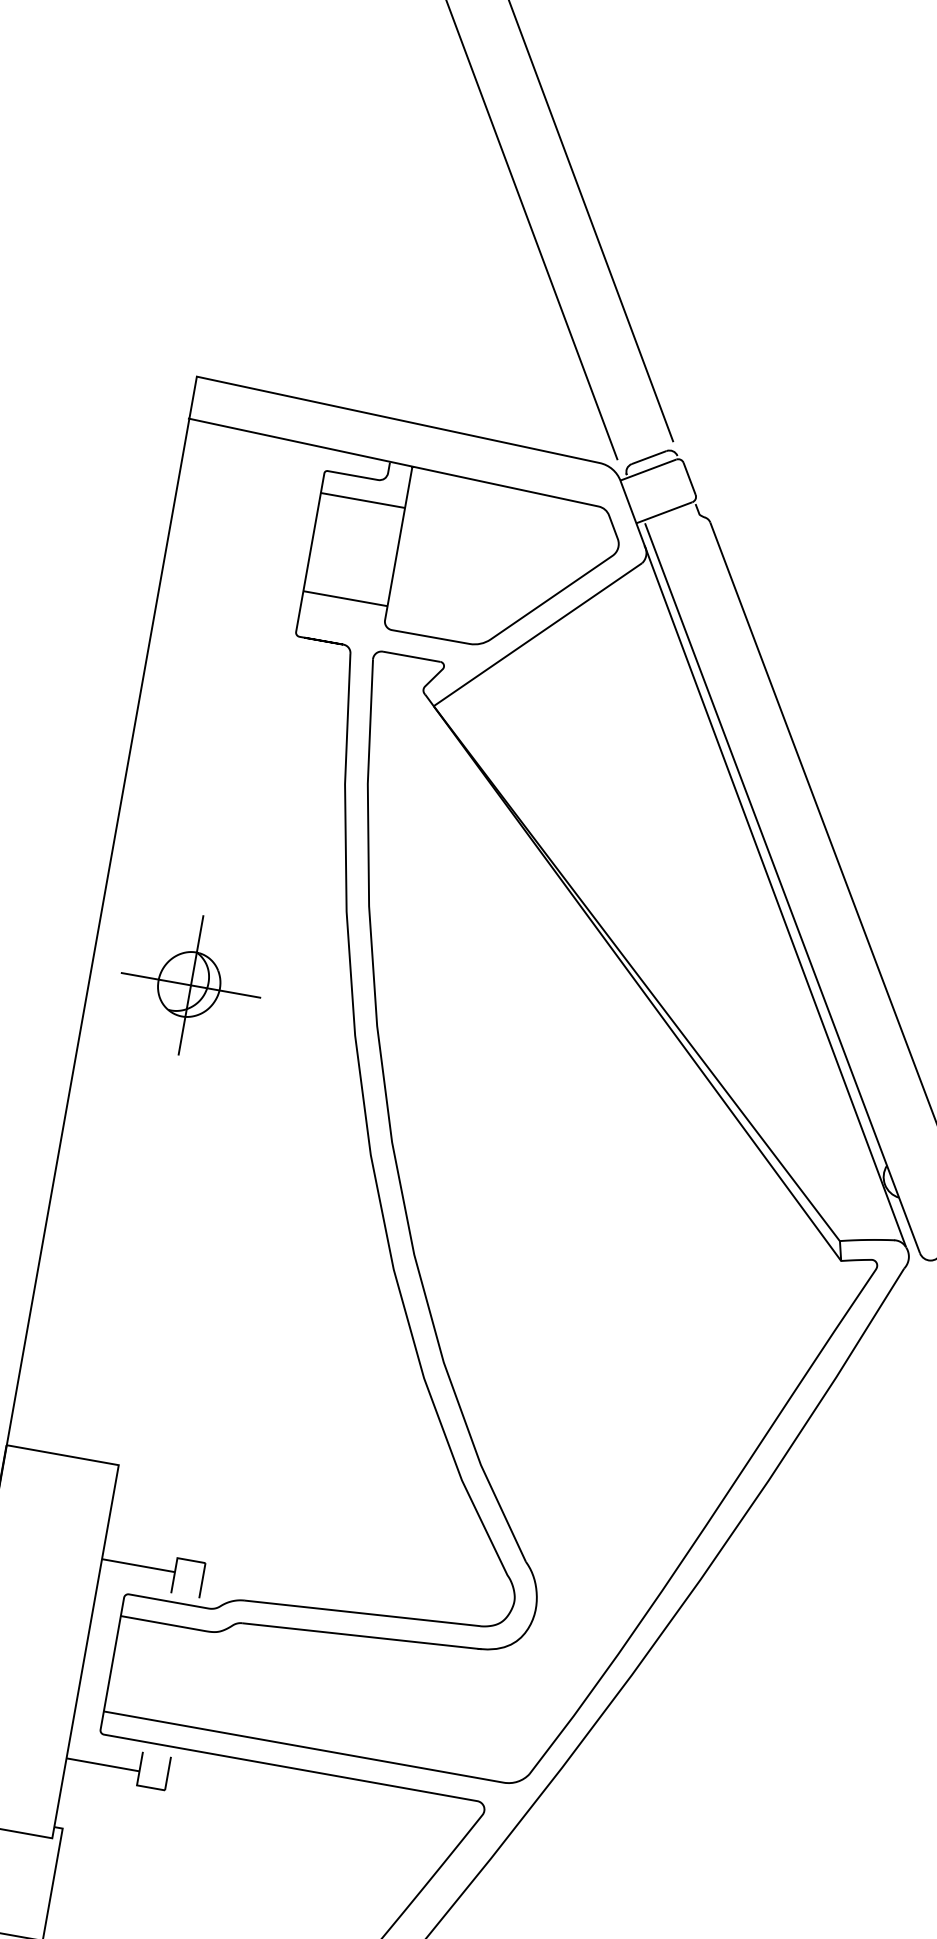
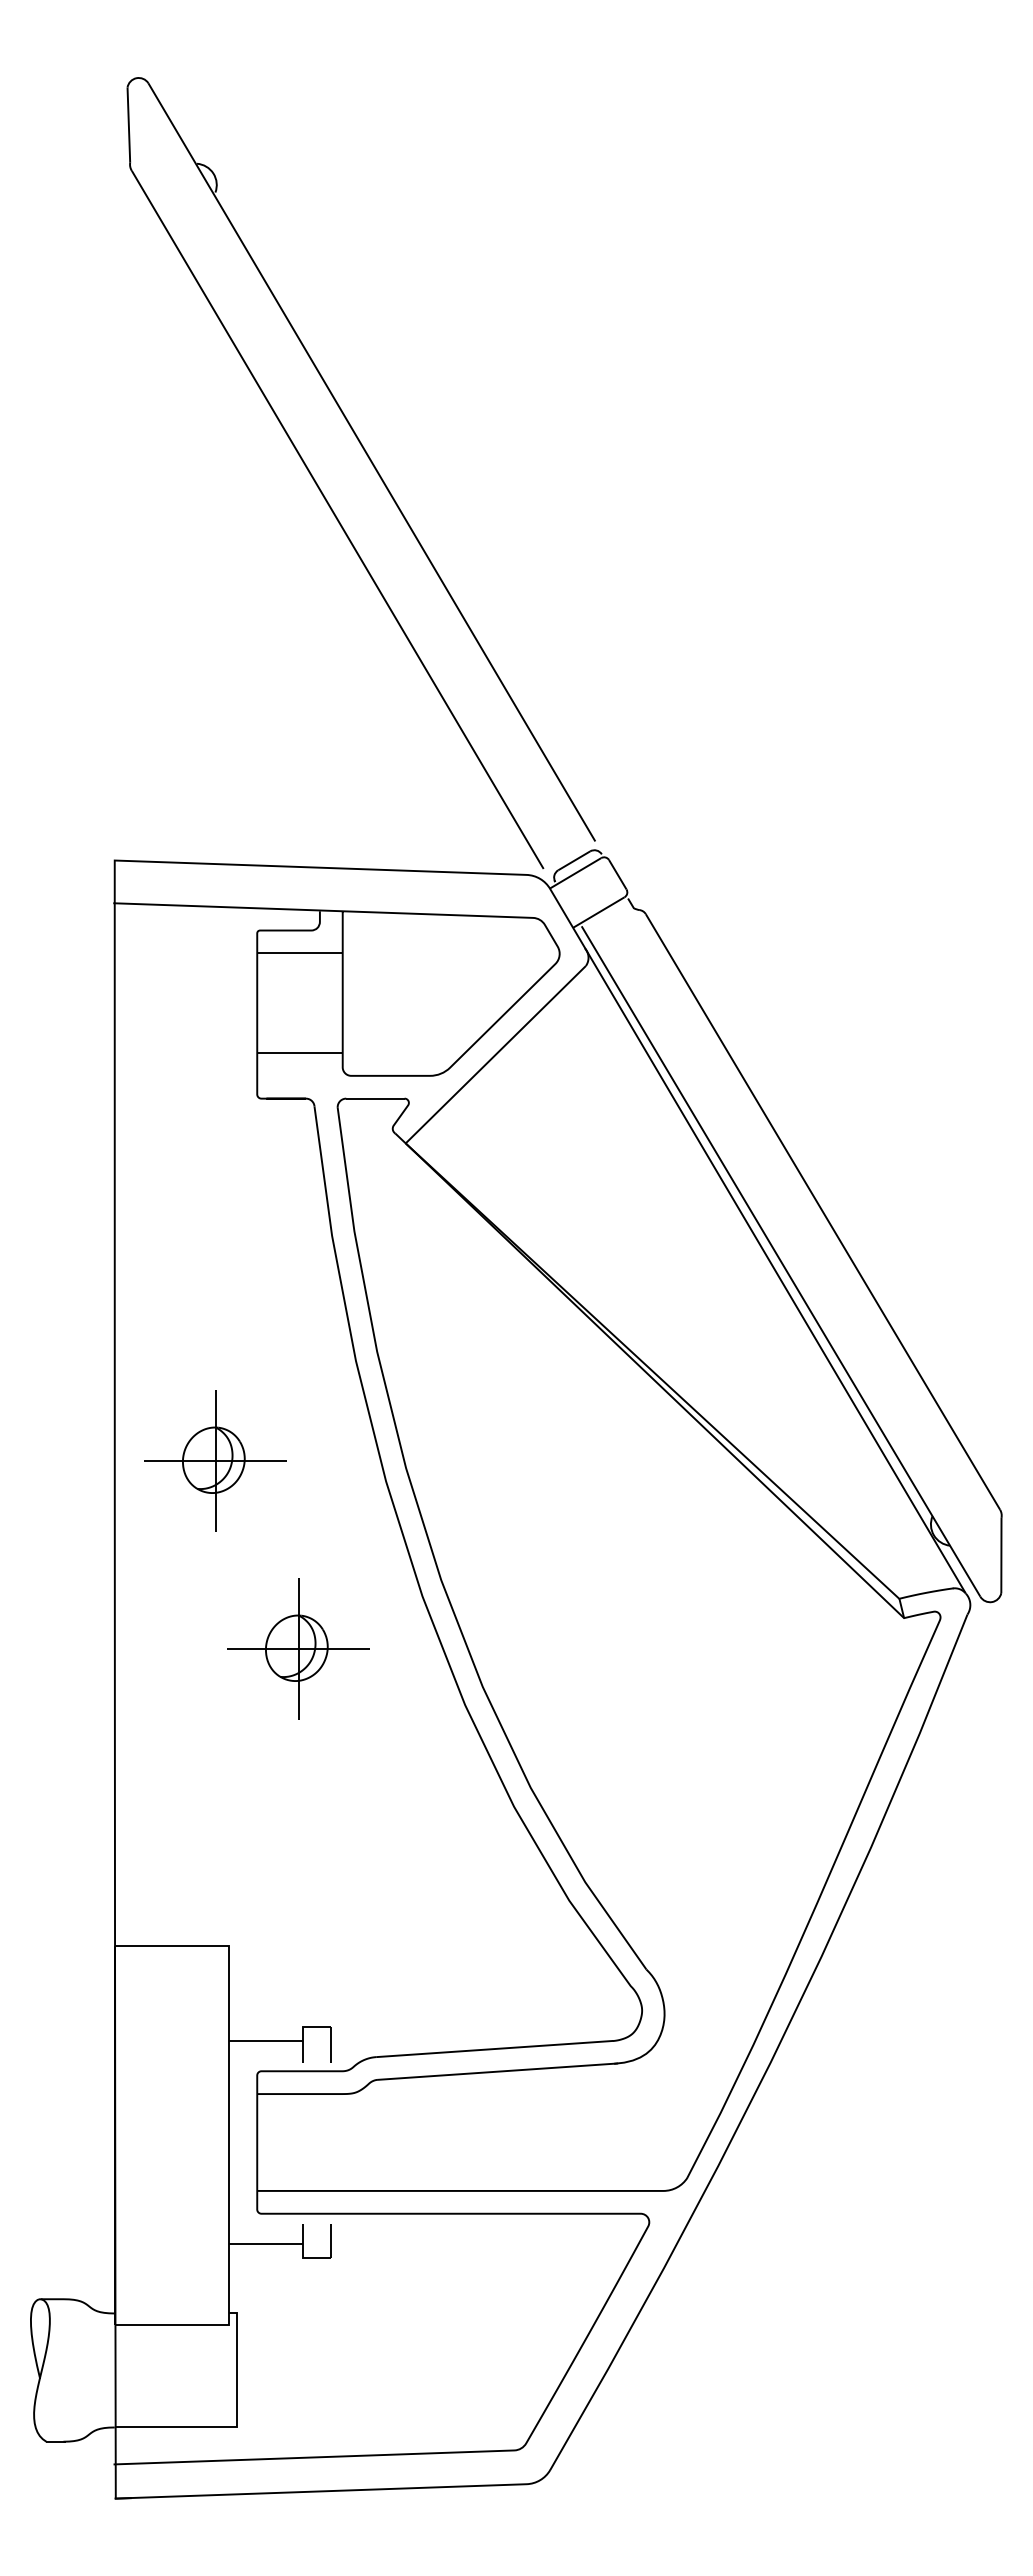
part: (239, 1184) -> (298, 1648), added

